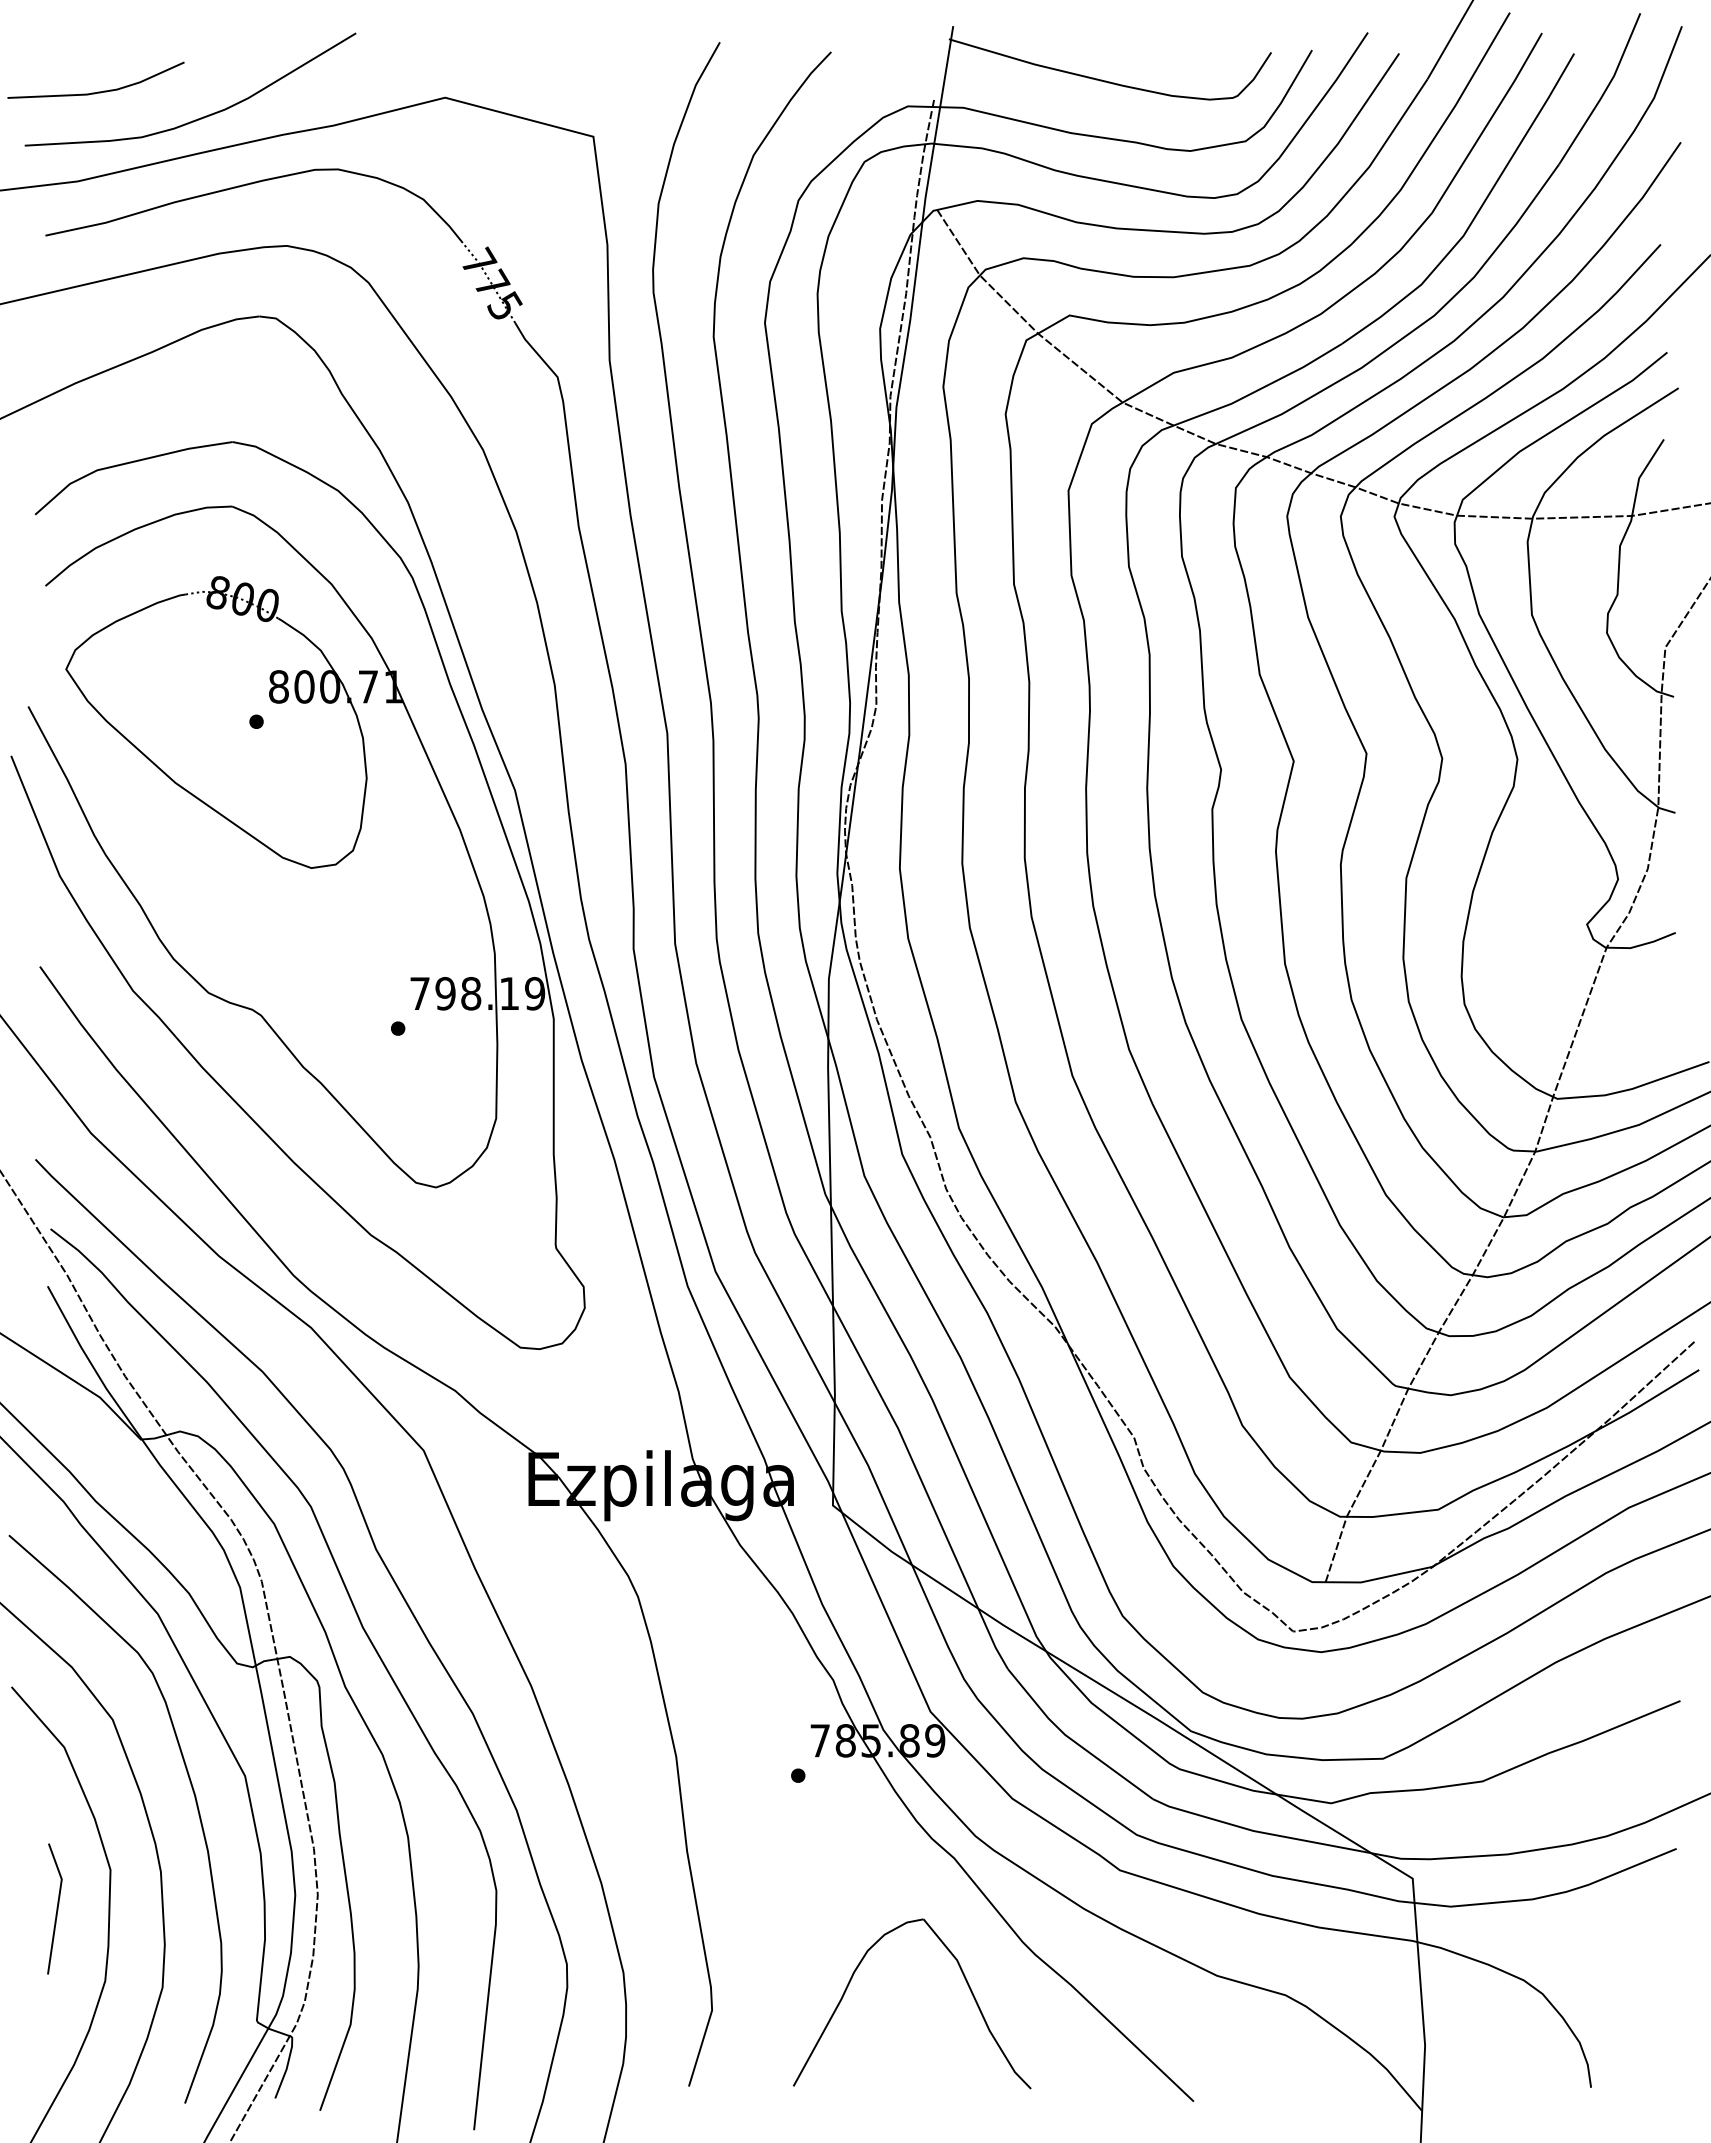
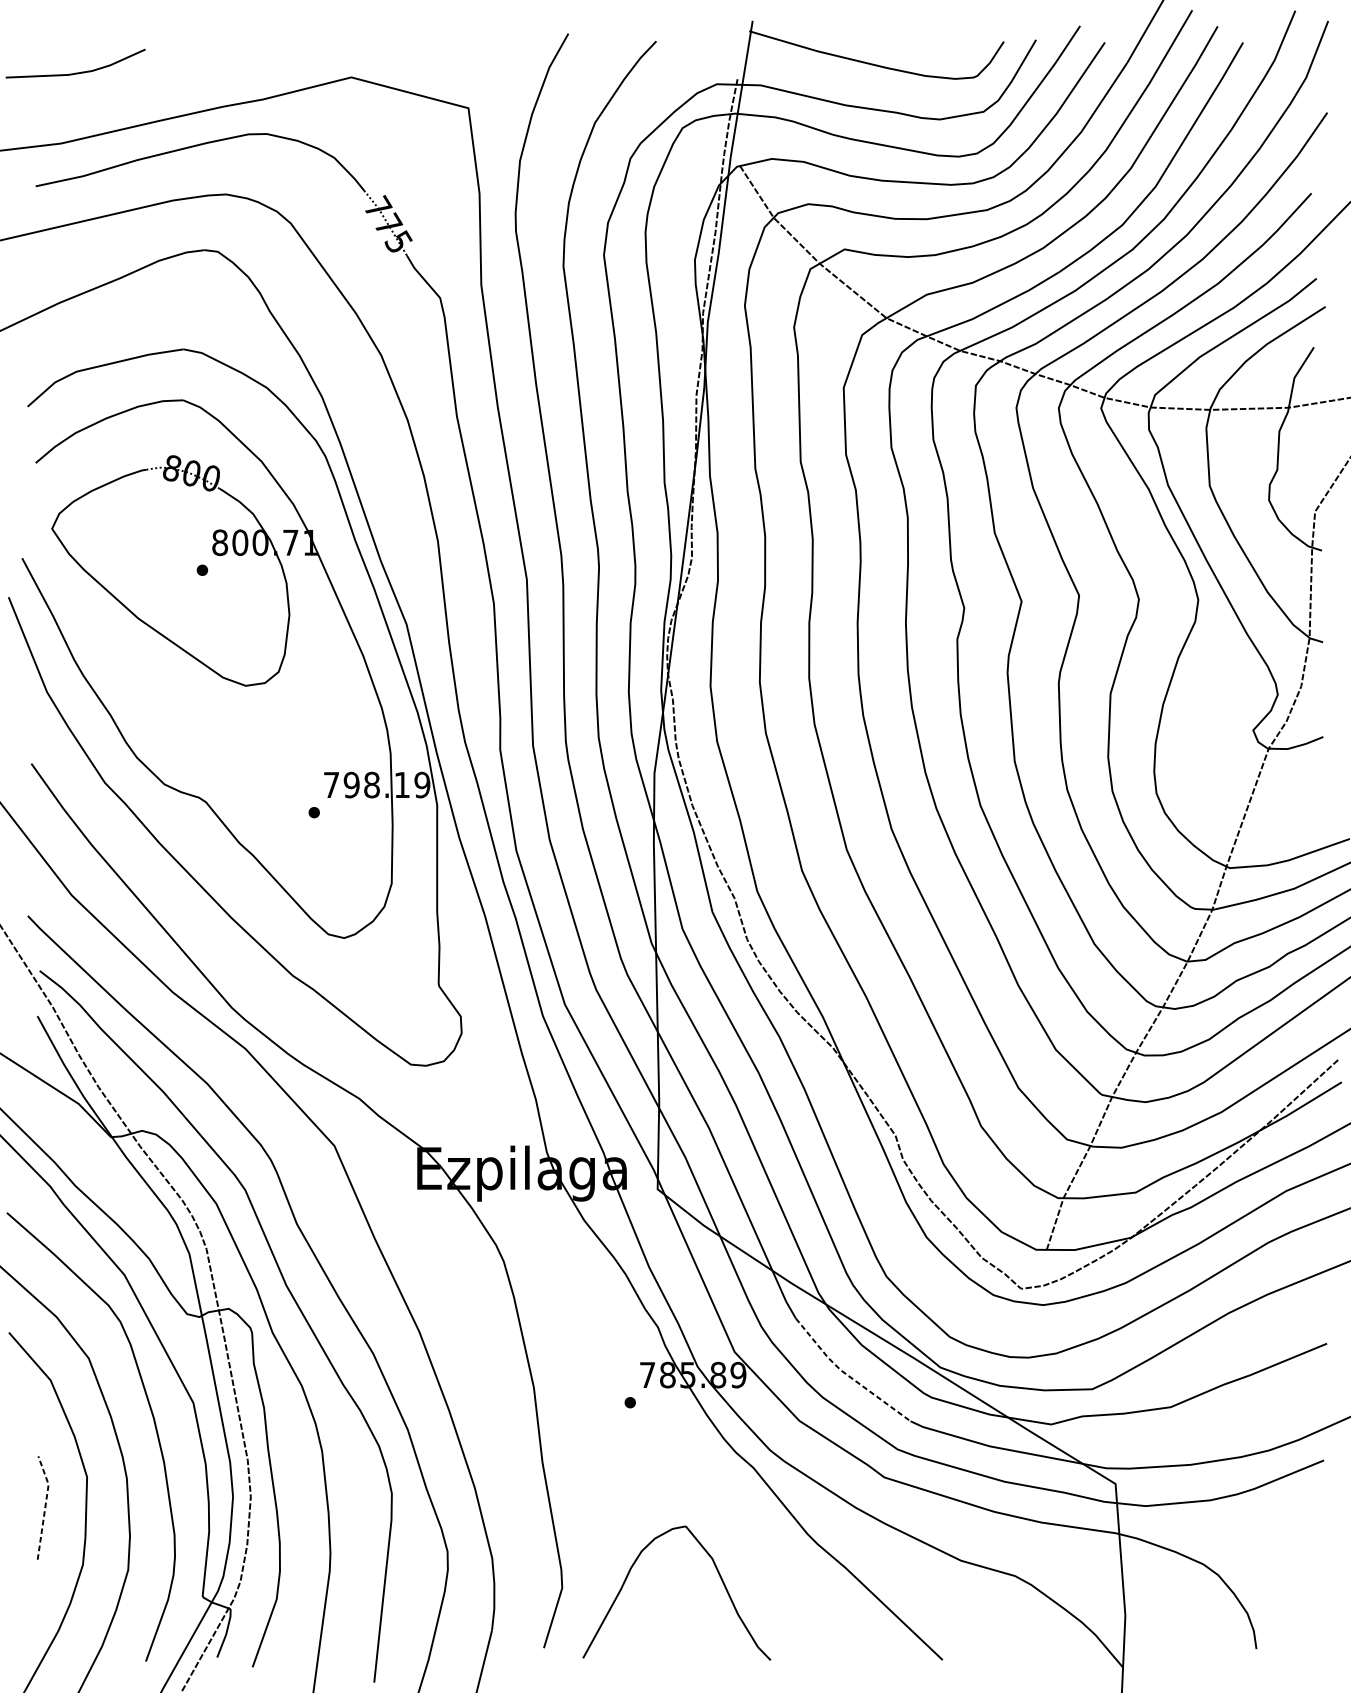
curve: (200, 117) -> (158, 93), removed
line: (1073, 1740) -> (847, 1374), solid -> dashed
line: (57, 1906) -> (45, 1505), solid -> dashed
part: (965, 1981) -> (718, 1575), moved

